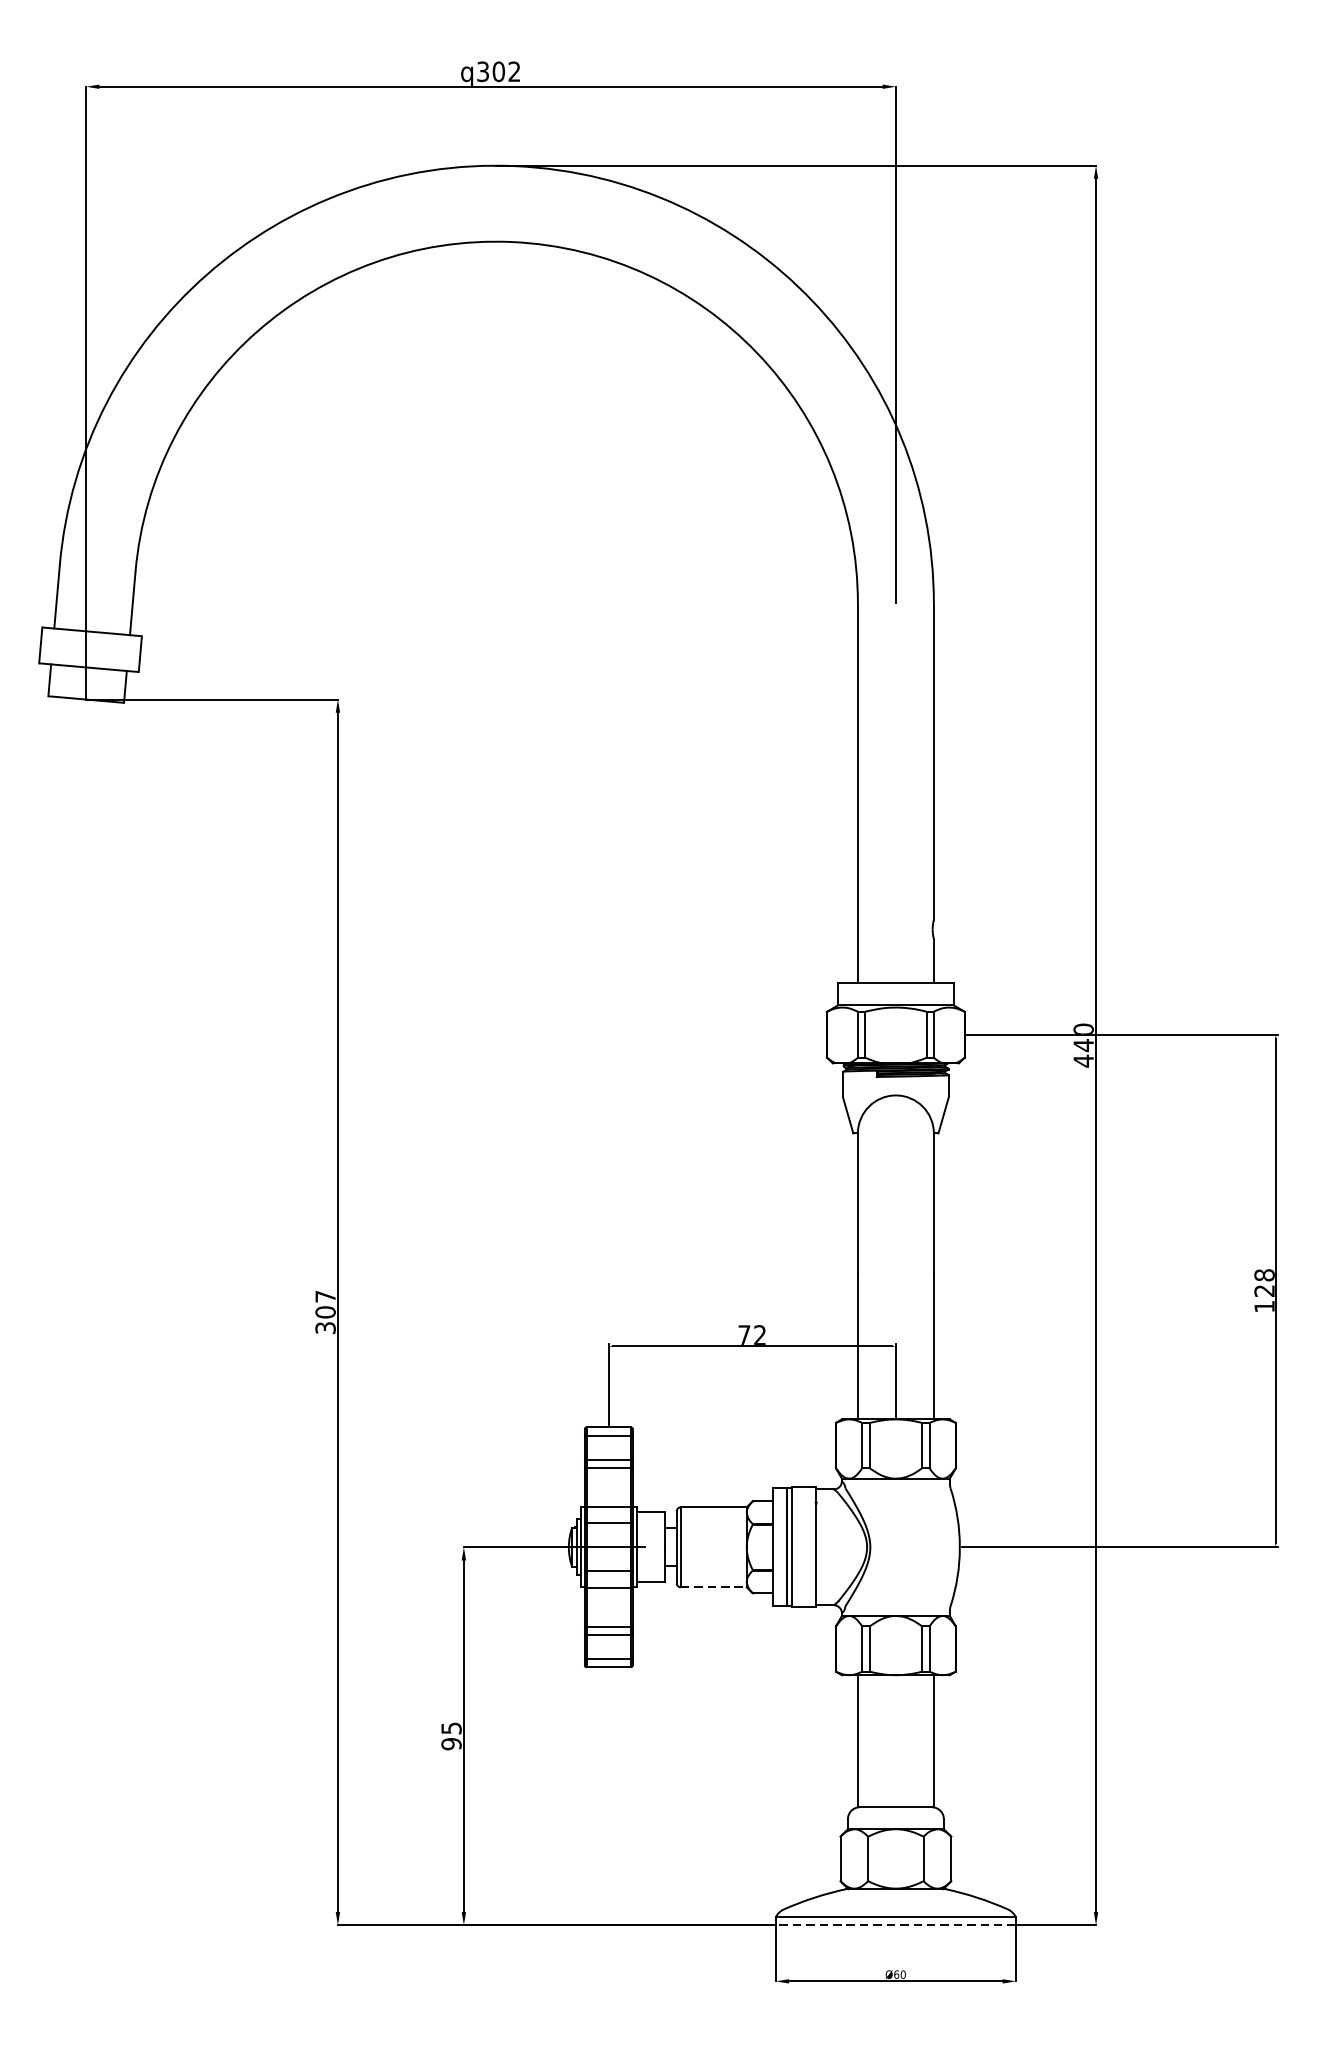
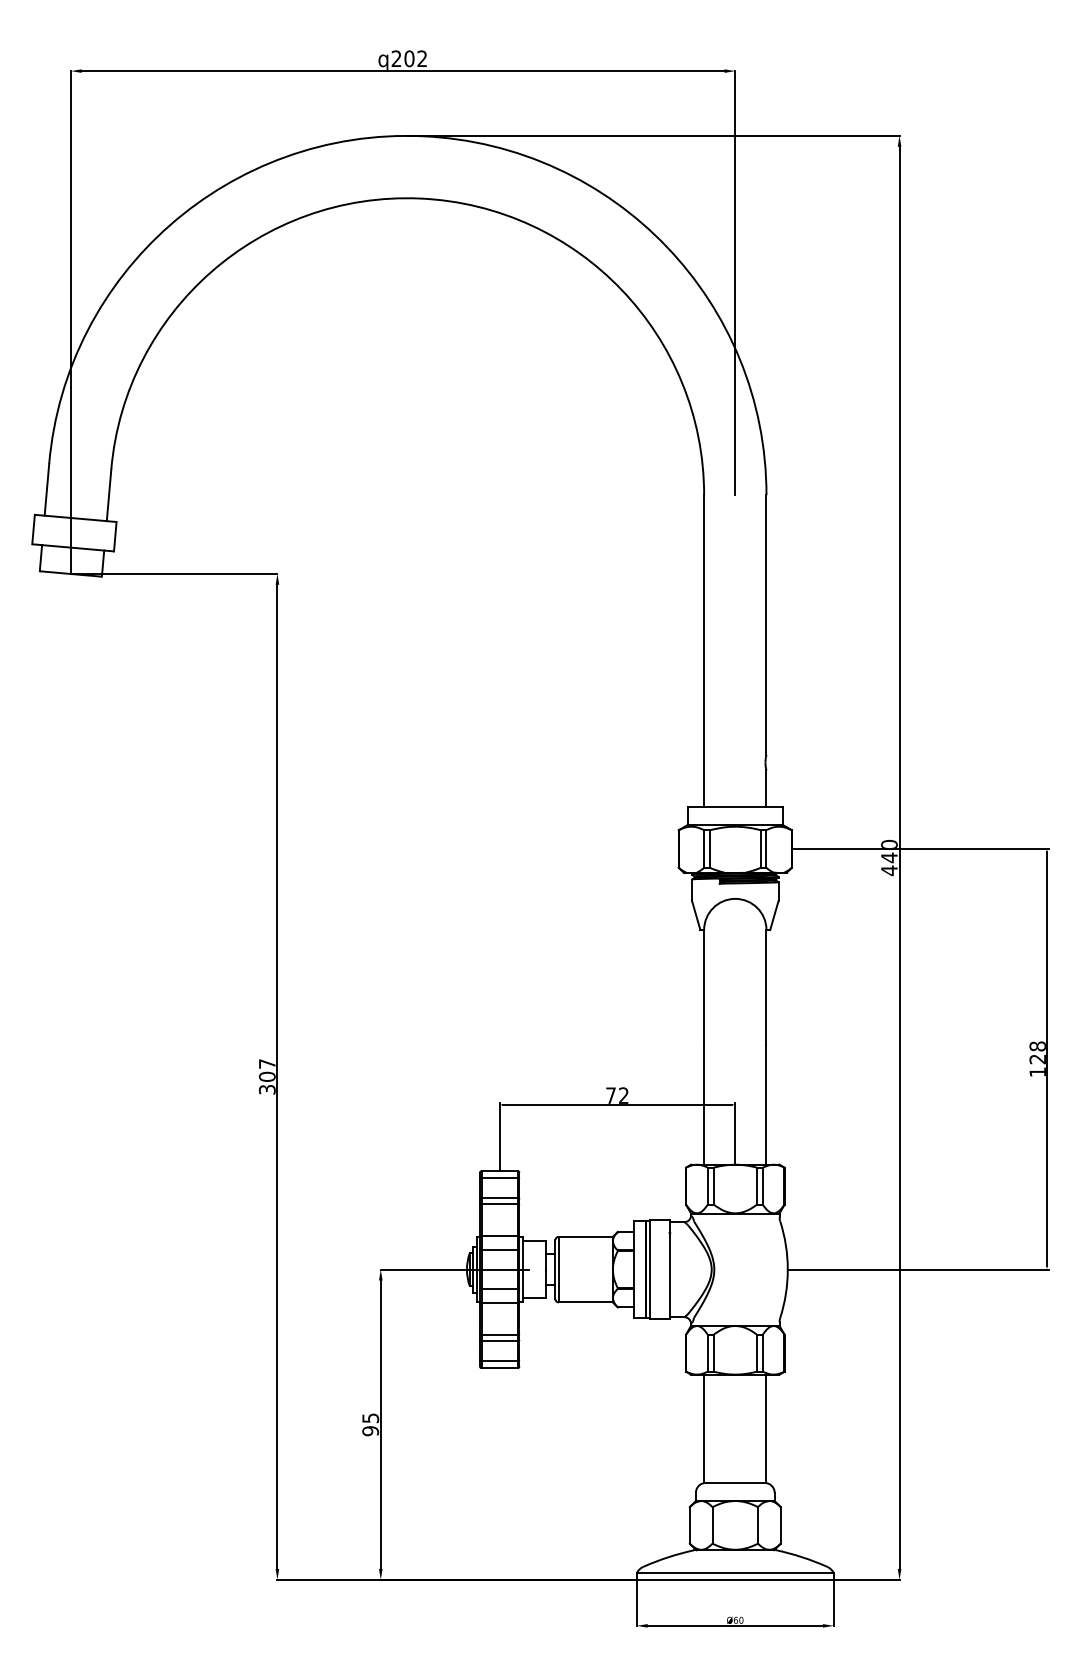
text: (483, 71) -> (396, 58), q302 -> q202
line: (714, 1587) -> (586, 1302), dashed -> solid
line: (894, 1924) -> (734, 1579), dashed -> solid

